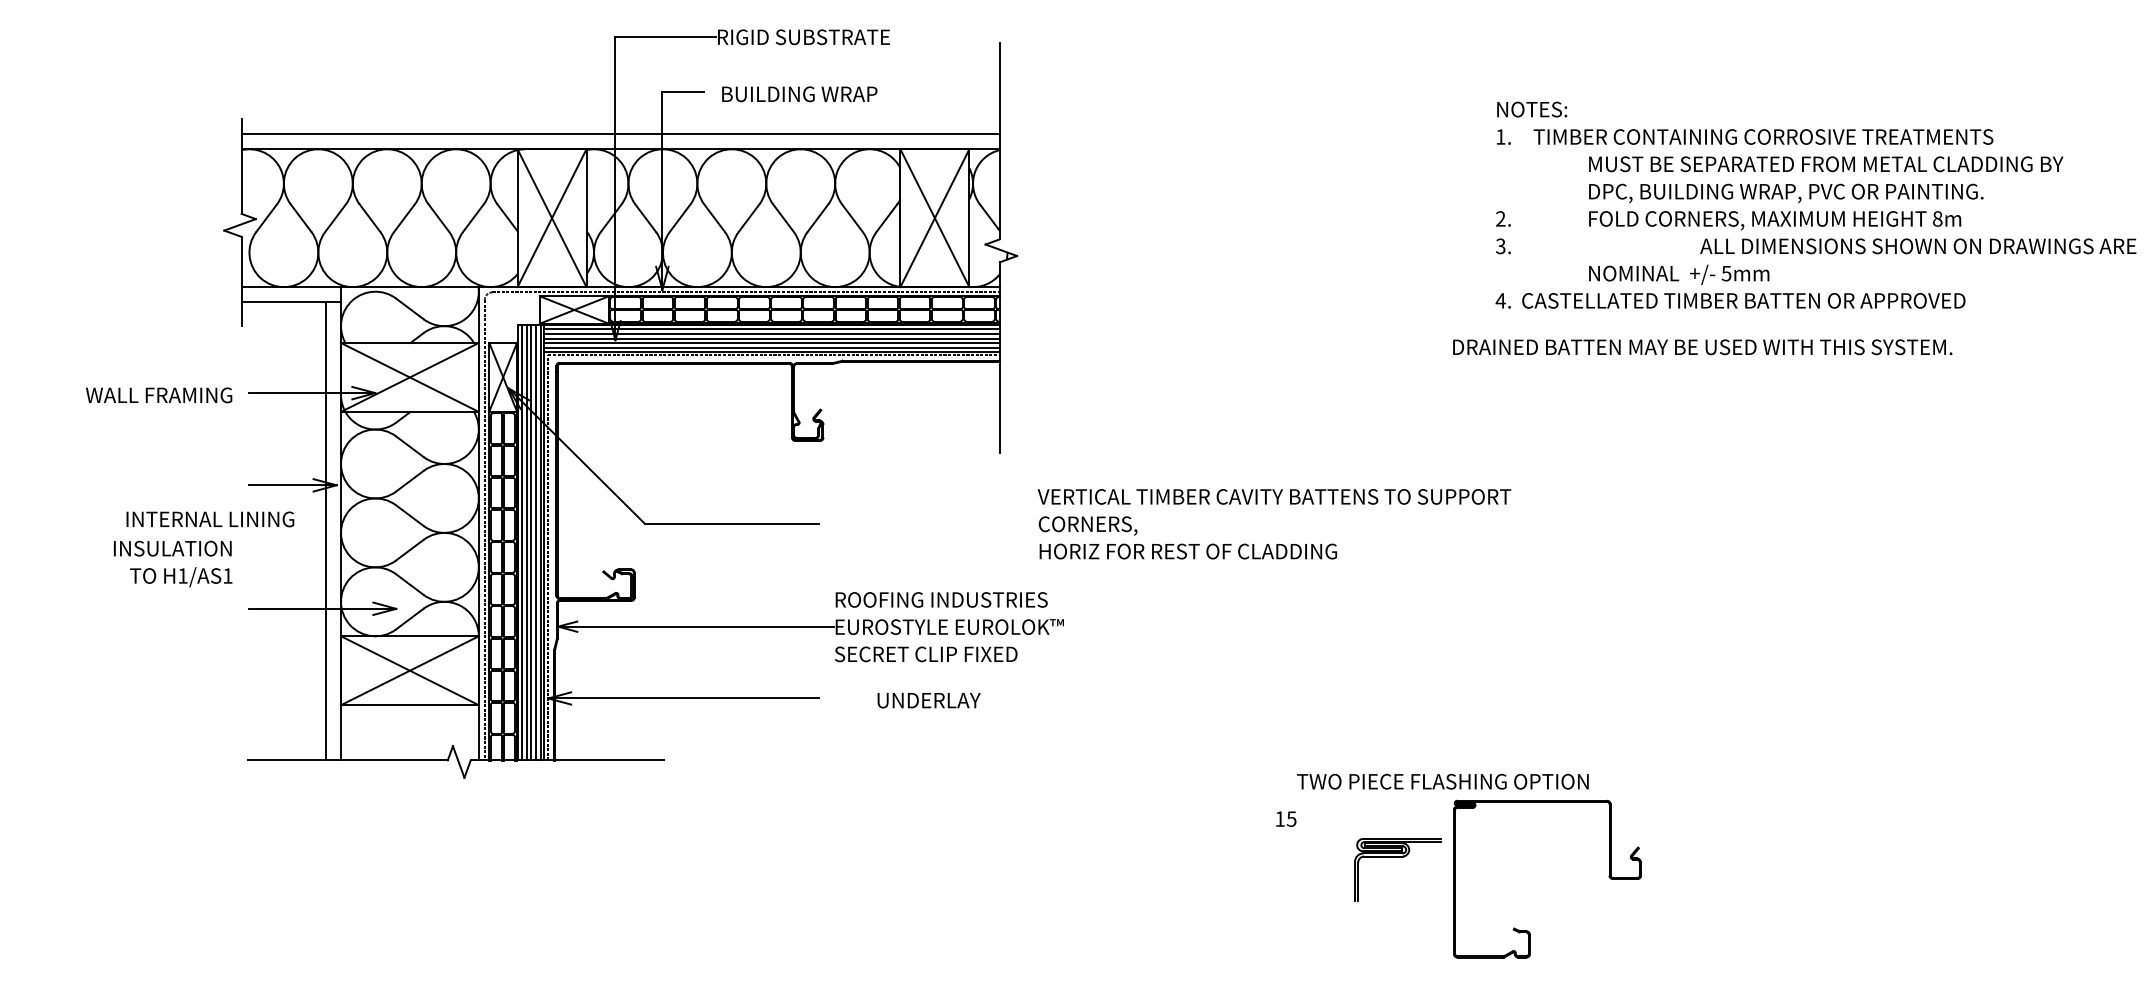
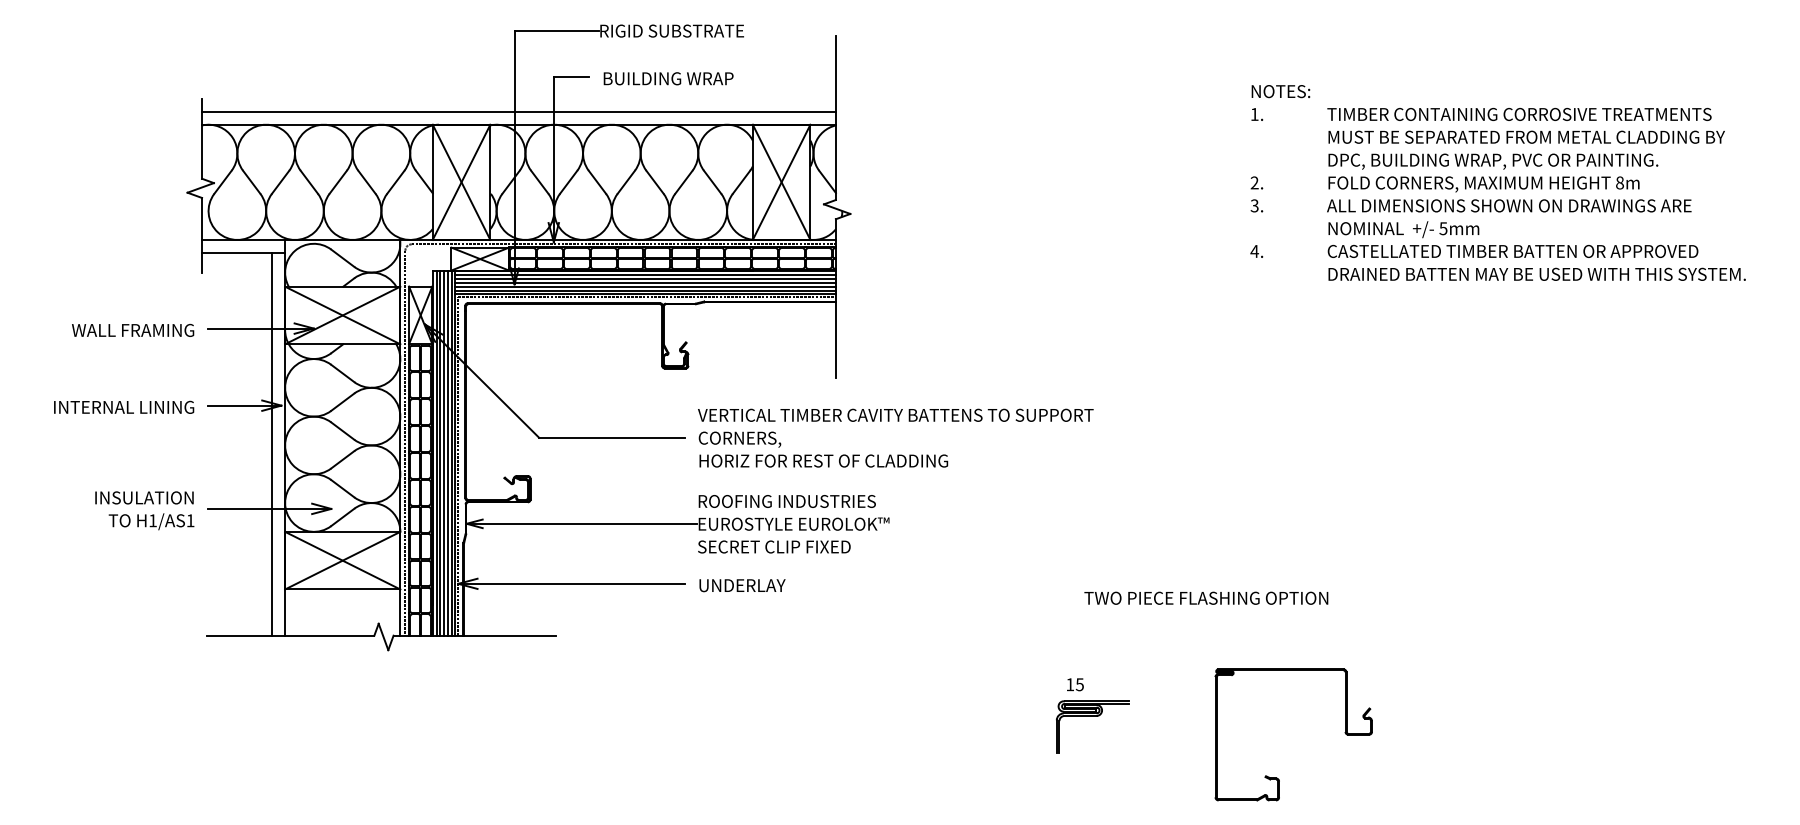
text: (1763, 136) -> (1519, 114), moved
text: (1918, 246) -> (1509, 206), moved
text: (1743, 300) -> (1512, 251), moved
text: (1702, 347) -> (1537, 274), moved
text: (210, 519) -> (124, 407), moved
text: (1274, 524) -> (895, 438), moved
text: (173, 563) -> (145, 510), moved
text: (928, 700) -> (741, 585), moved
text: (1442, 781) -> (1205, 598), moved
part: (1397, 857) -> (1092, 716), moved

